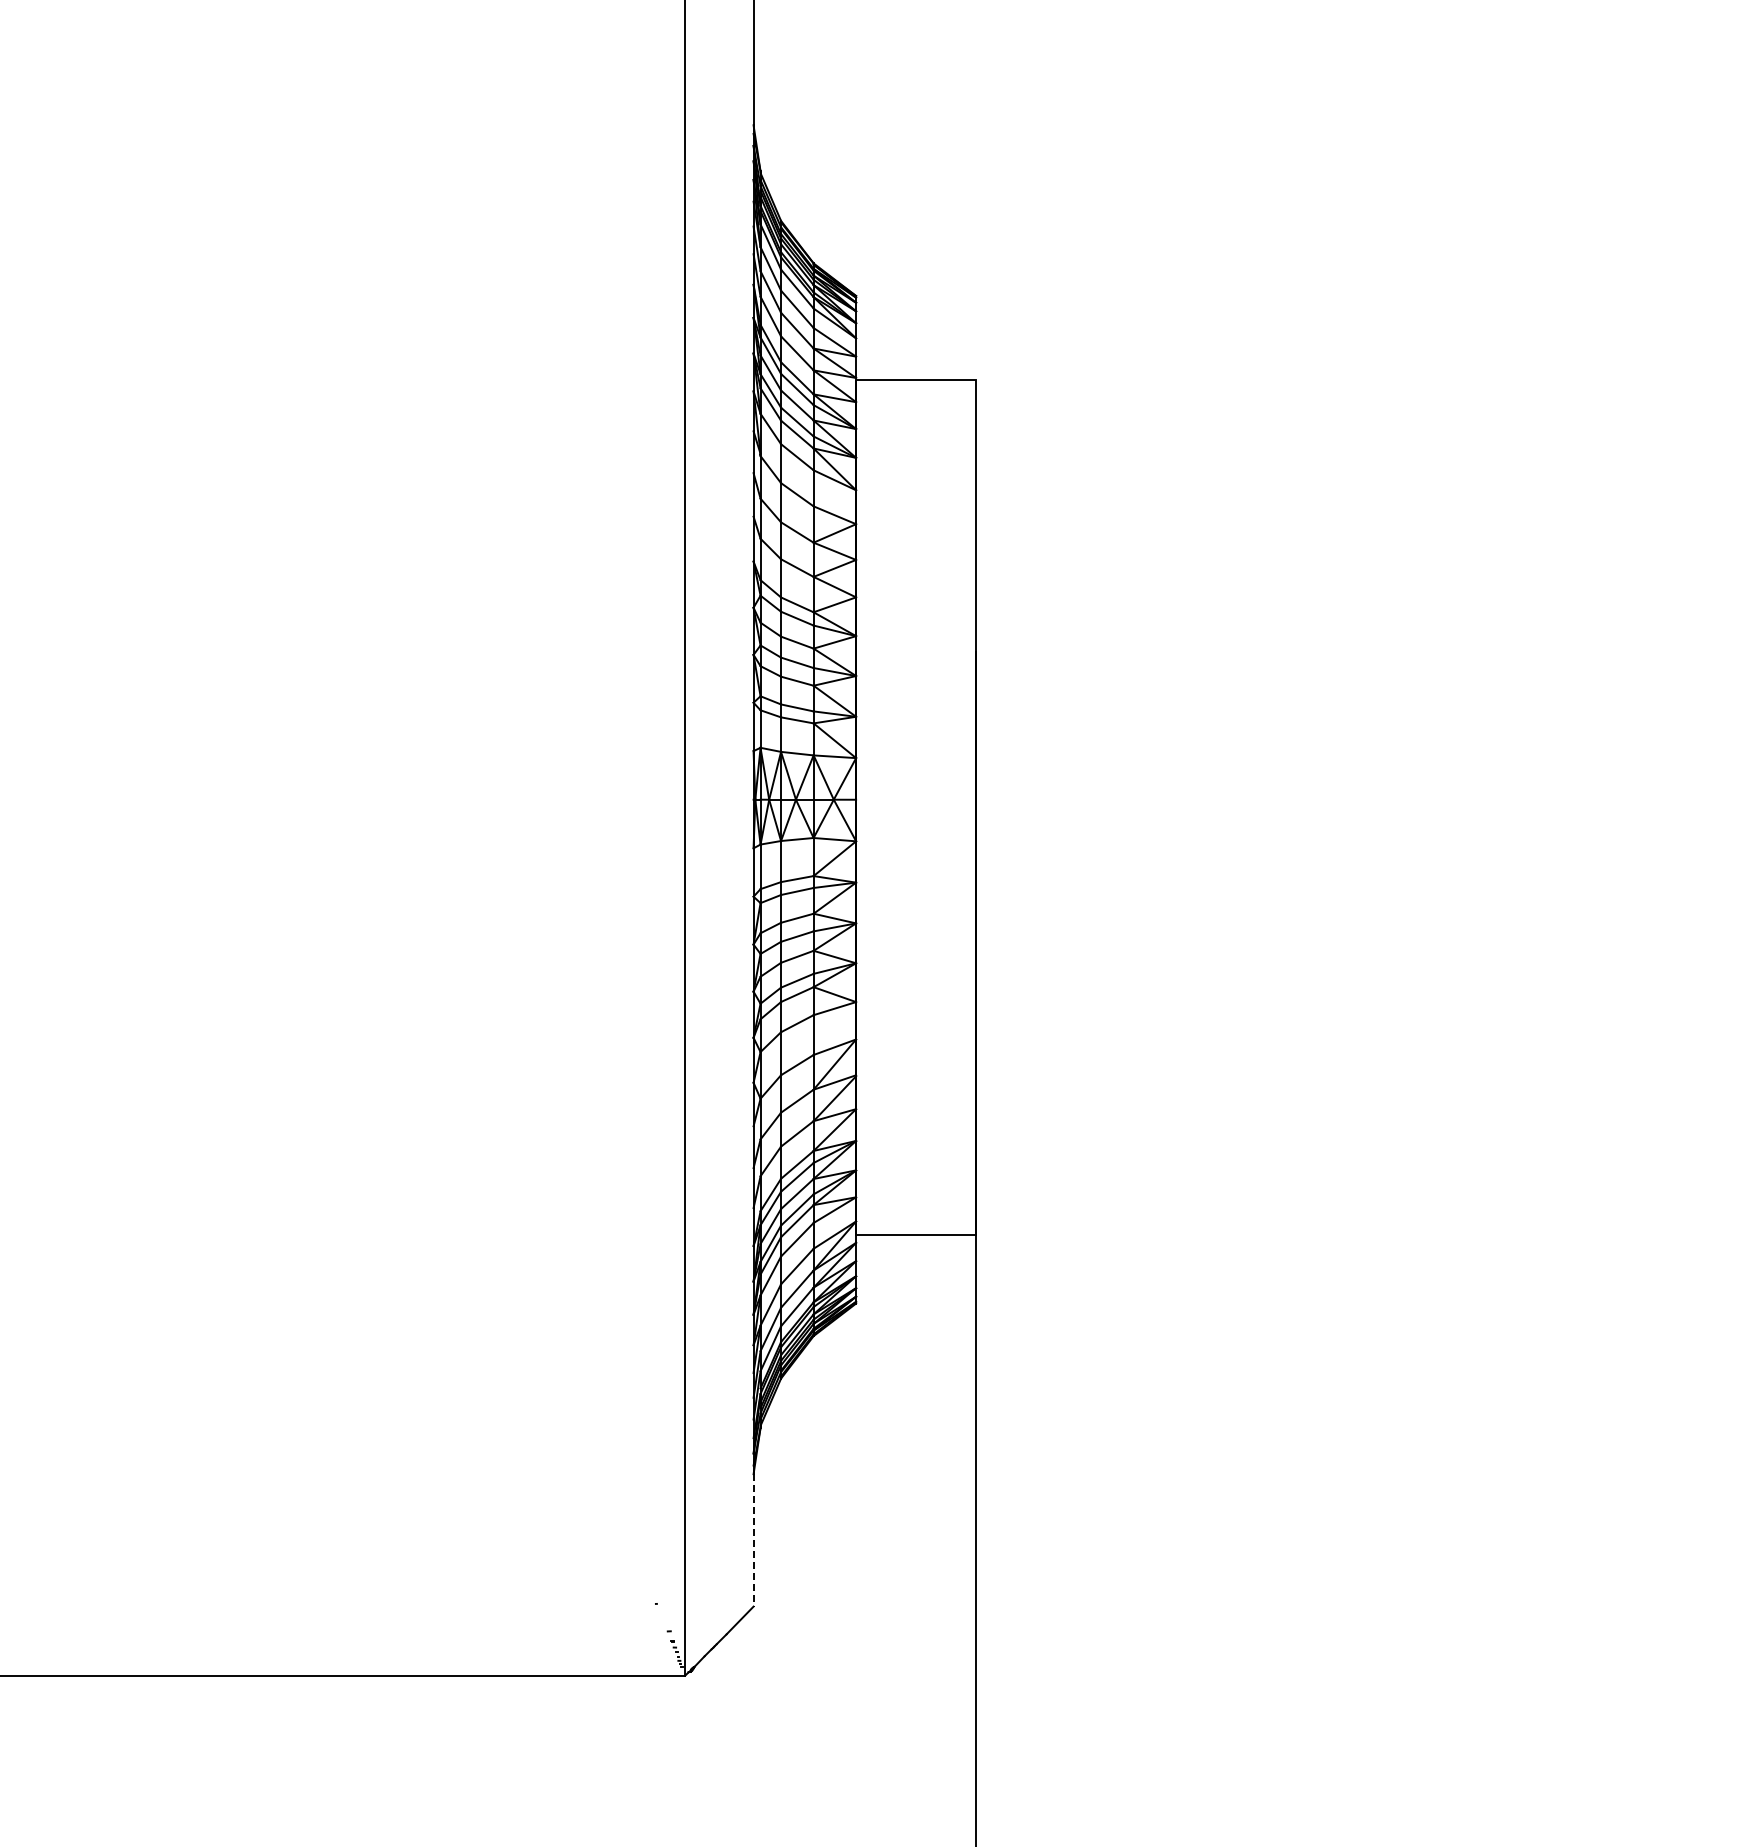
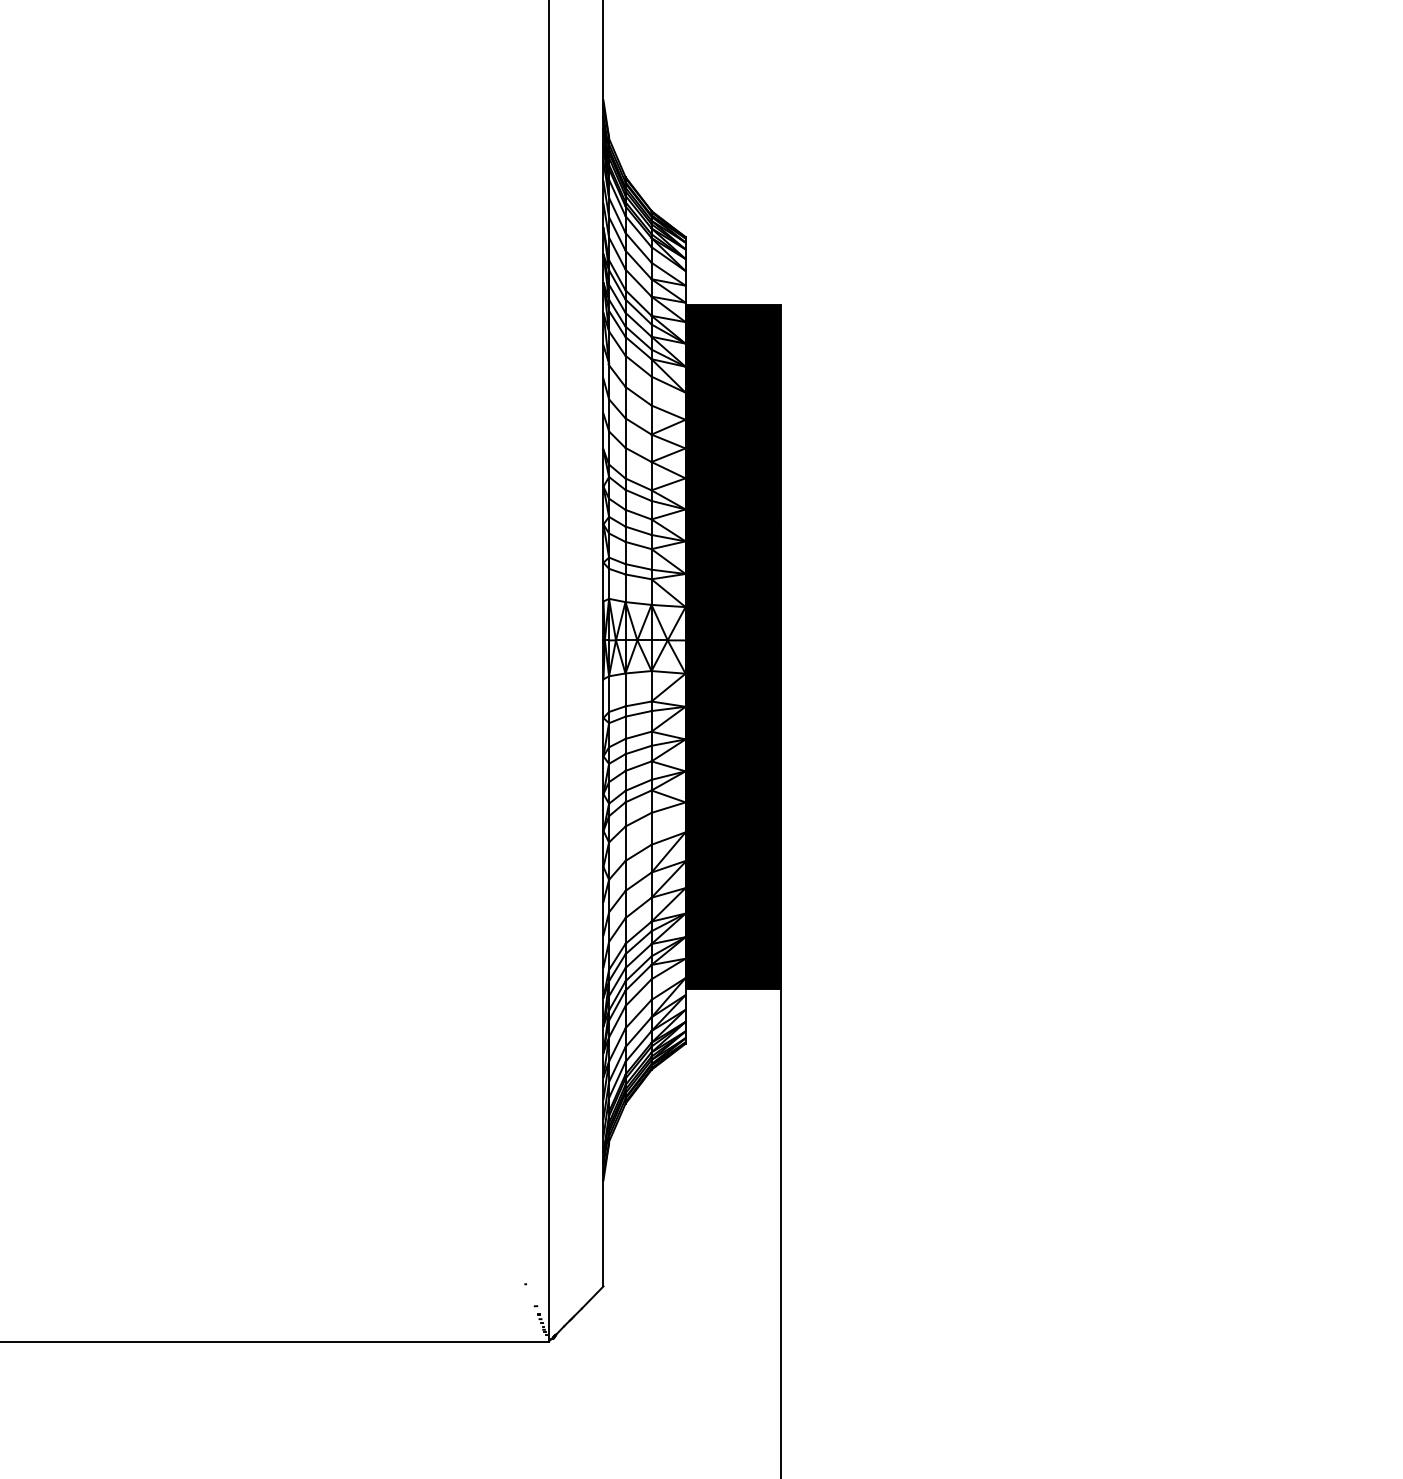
fill: (915, 807) -> (733, 646), added
line: (753, 1540) -> (603, 1233), dashed -> solid

